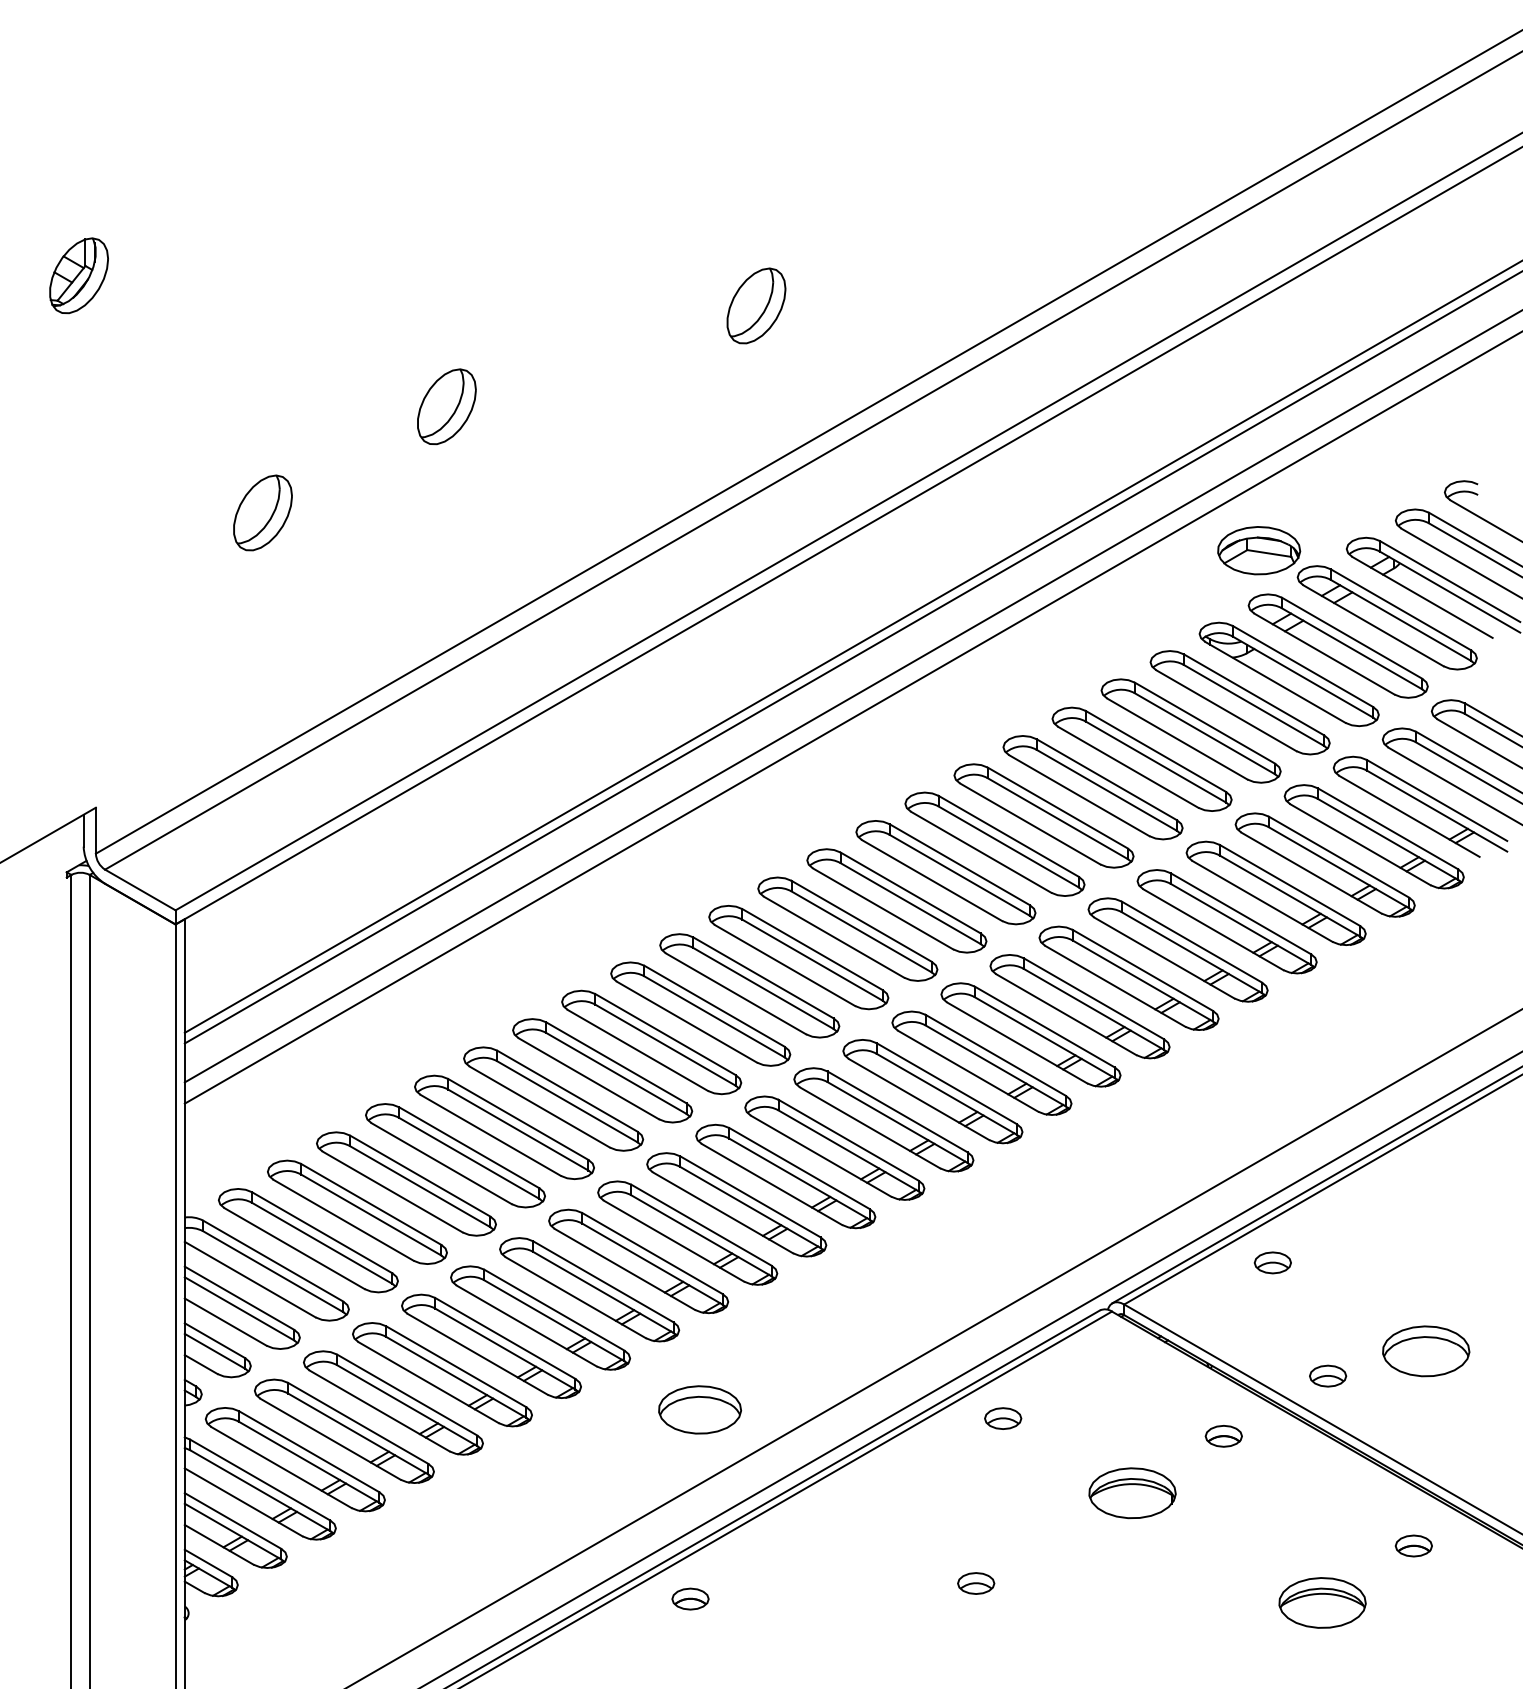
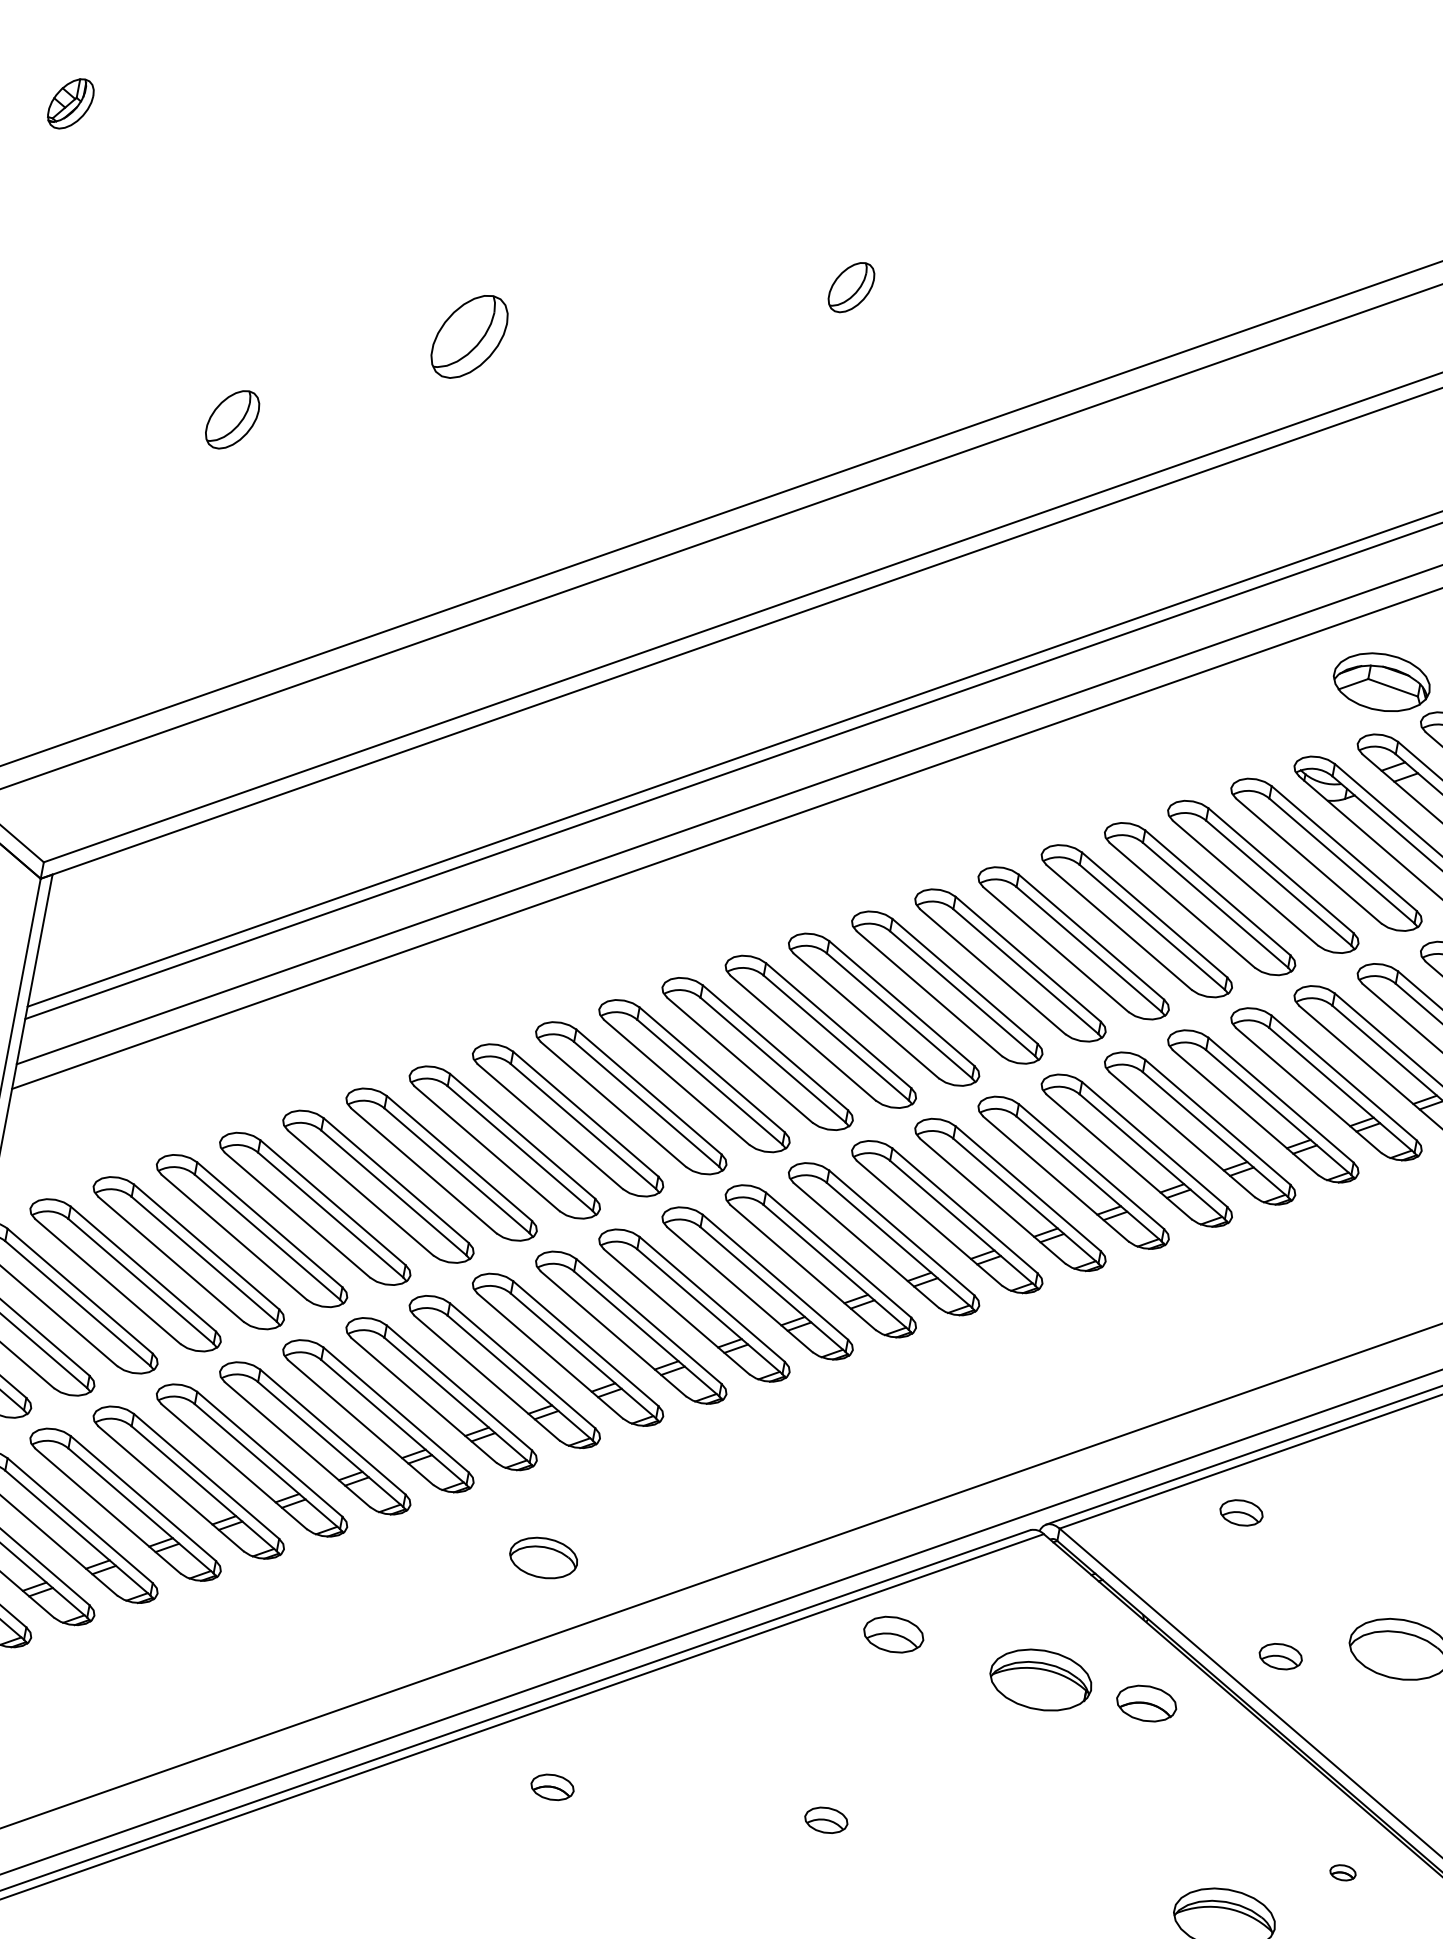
part: (78, 275) -> (70, 103), size x0.6
part: (756, 305) -> (851, 287), size x0.6
part: (262, 512) -> (232, 419), size x0.7
part: (700, 1409) -> (544, 1557), size x0.7
part: (1003, 1418) -> (894, 1634), size x1.4
part: (1223, 1436) -> (1146, 1703), size x1.4
part: (1132, 1493) -> (1040, 1680), moved
part: (1413, 1545) -> (1342, 1872), size x0.6
part: (690, 1598) -> (552, 1786), moved

